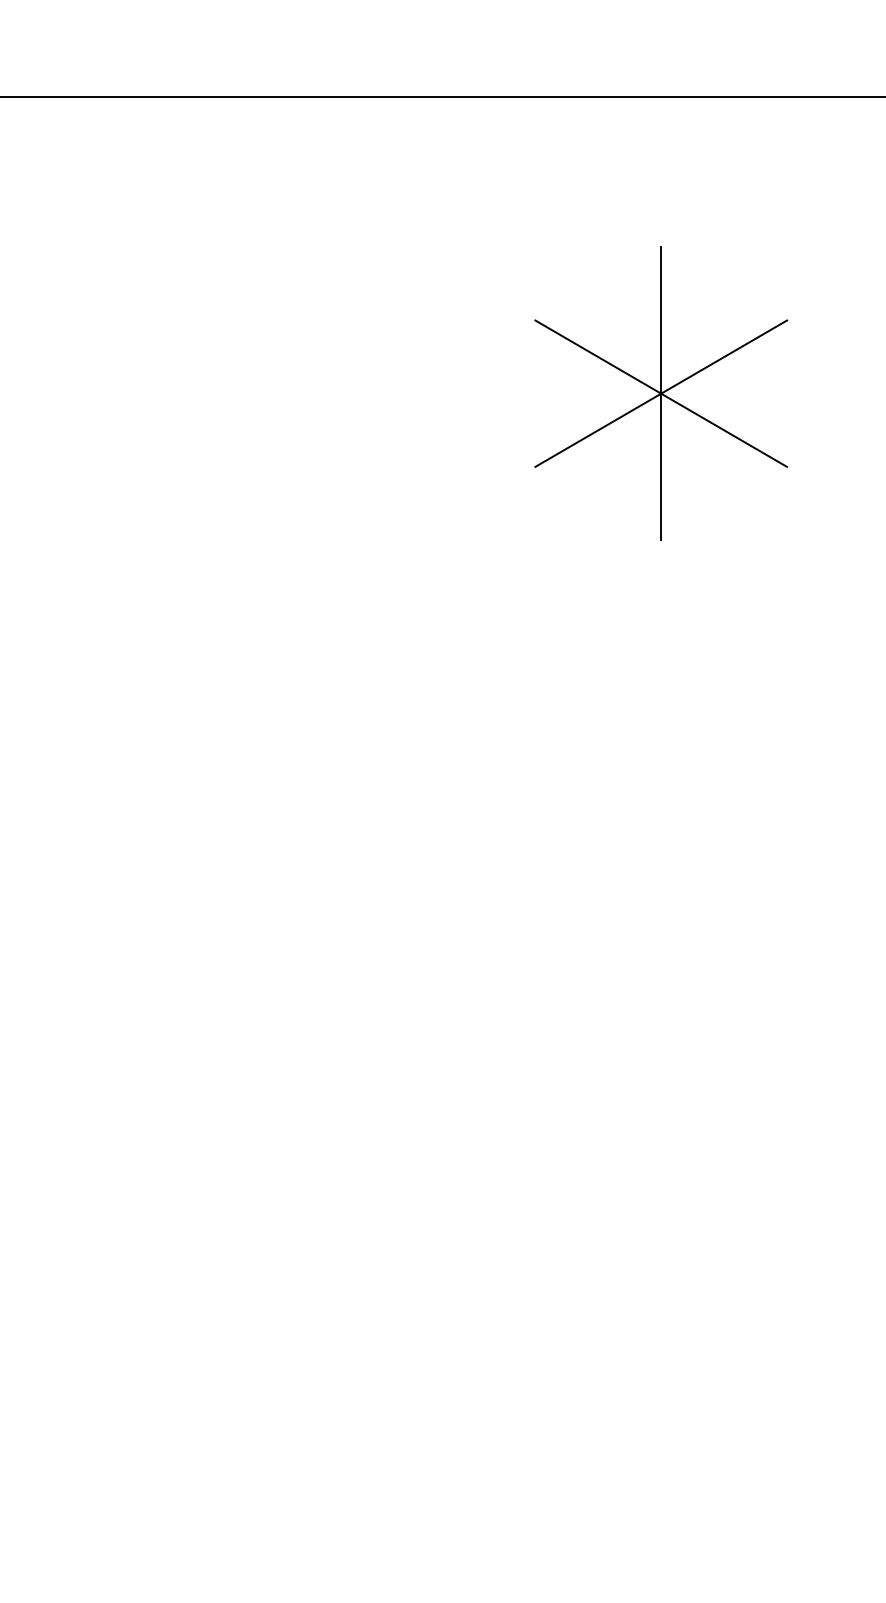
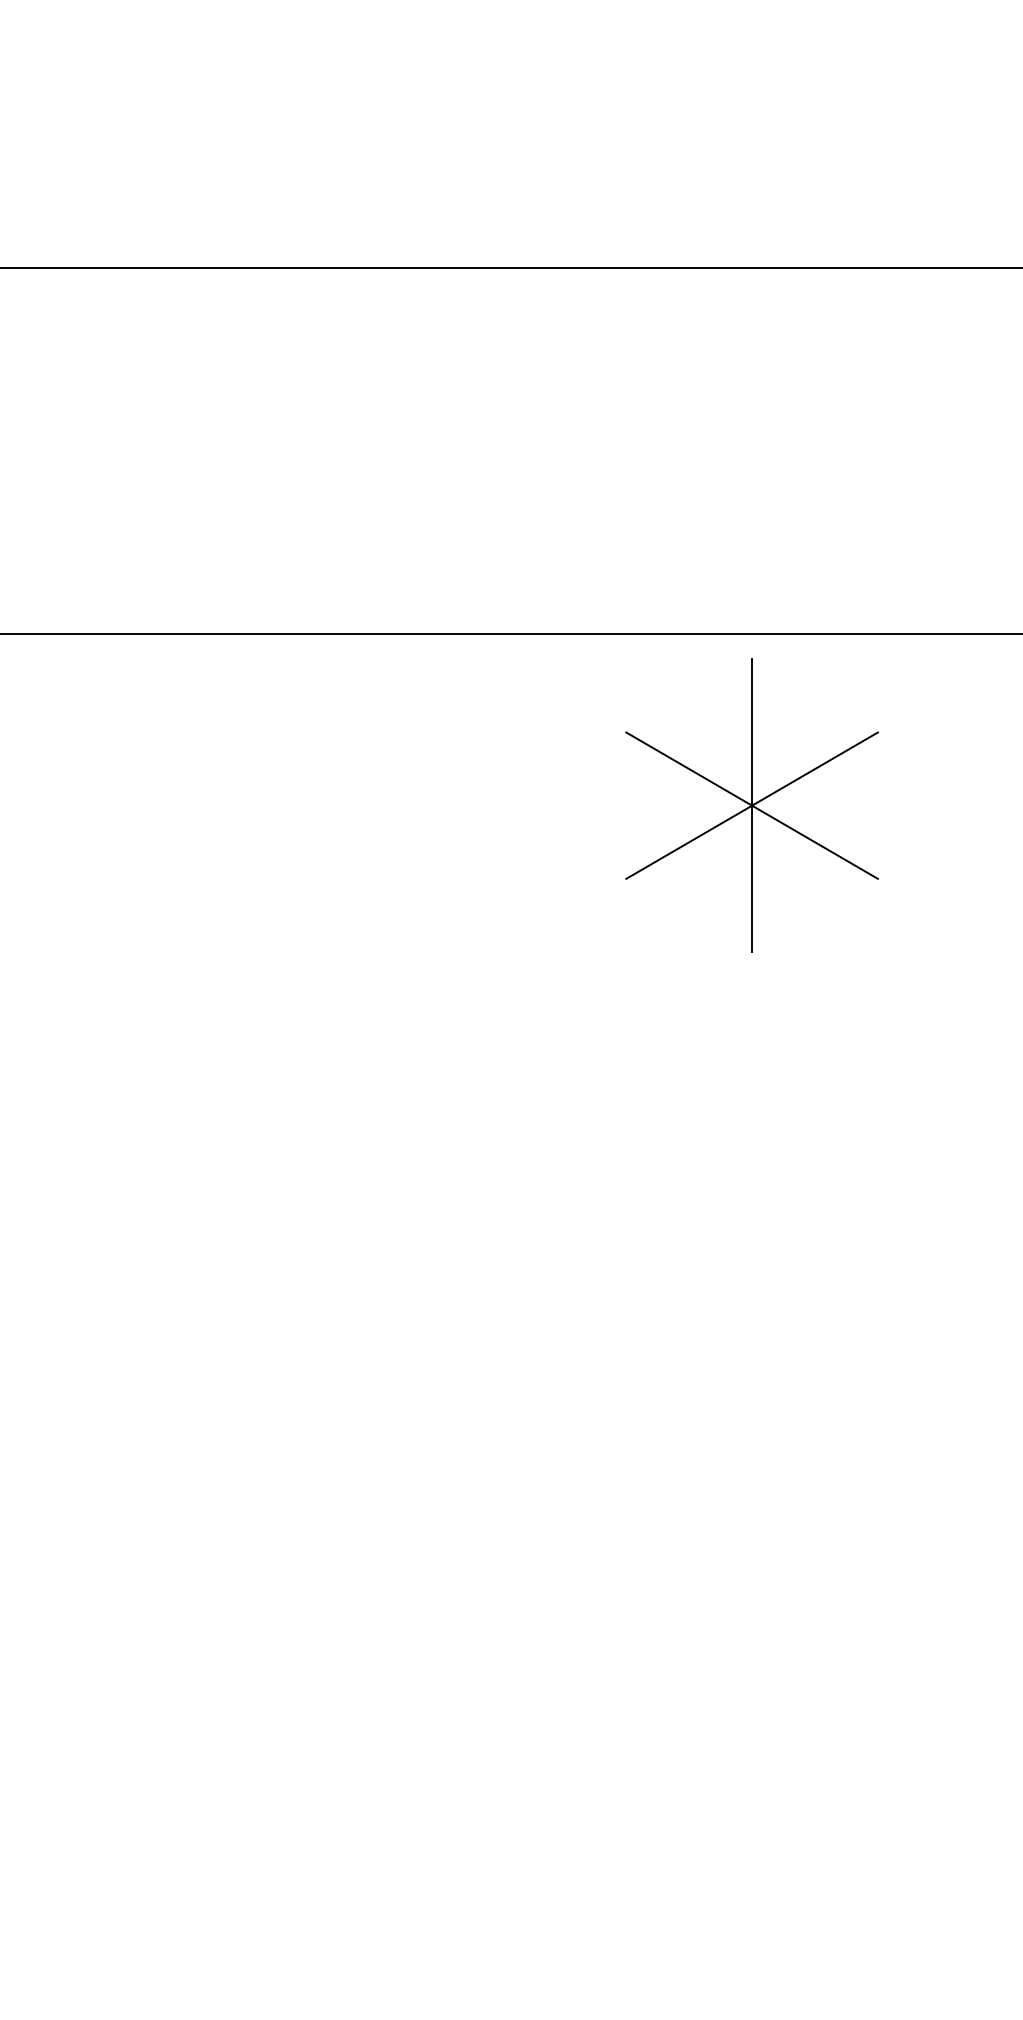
part: (660, 393) -> (751, 805), moved

